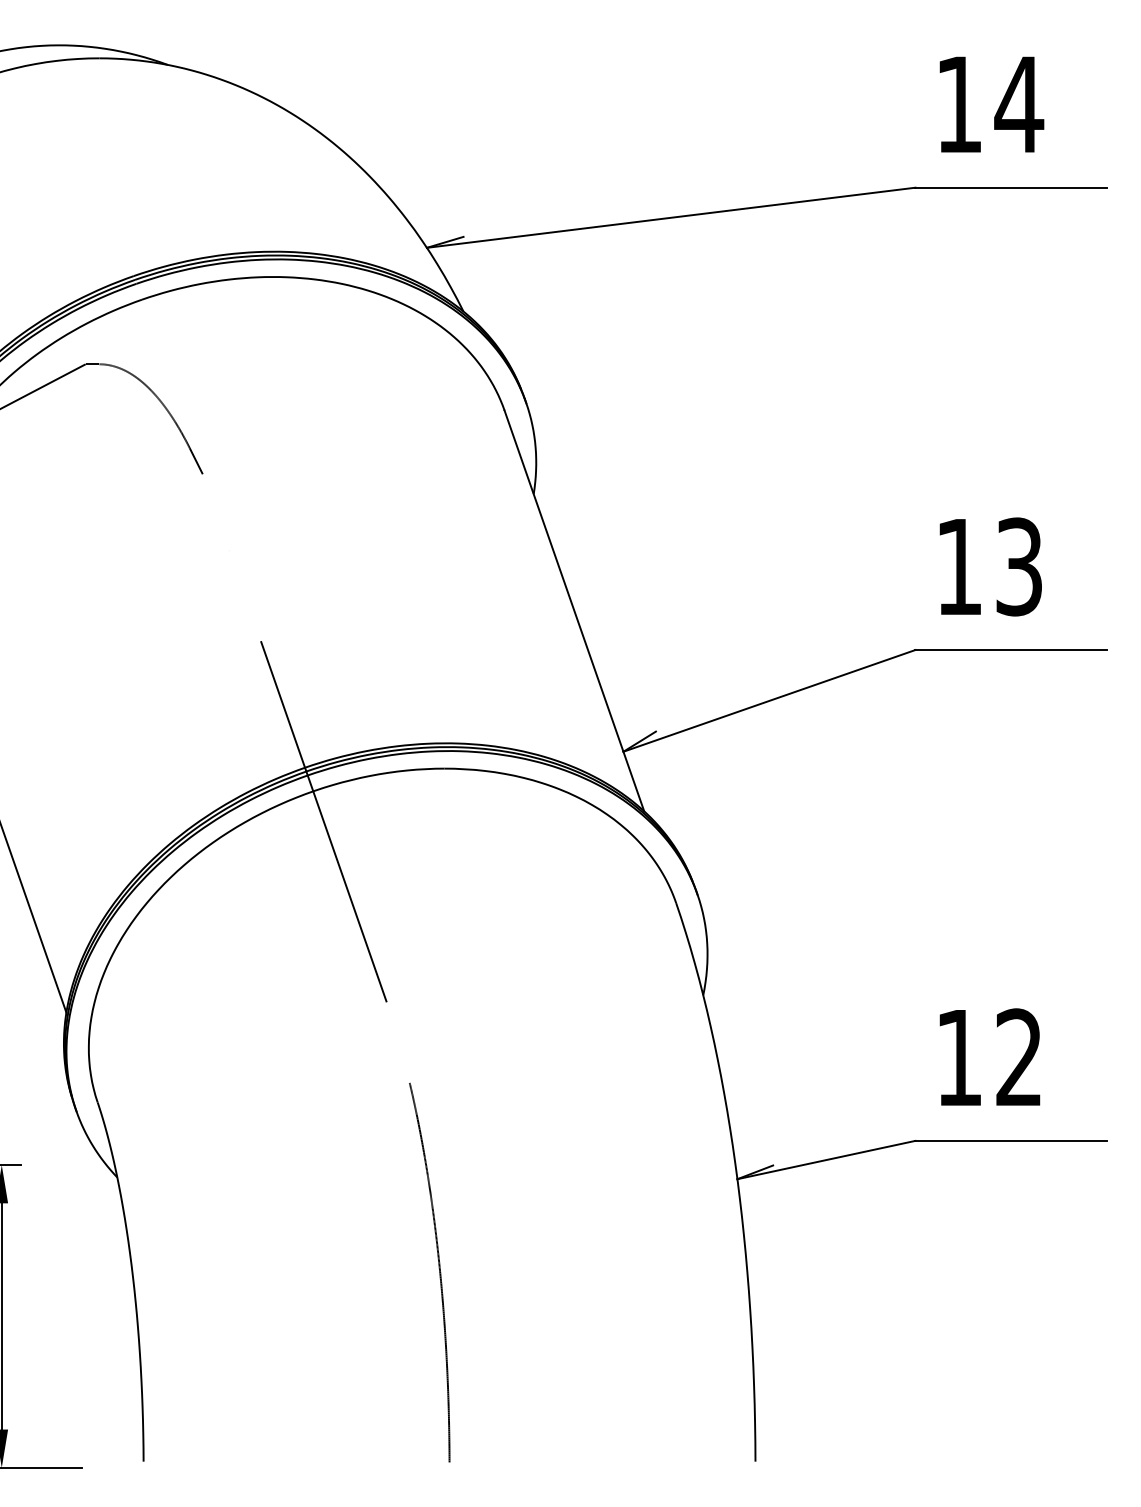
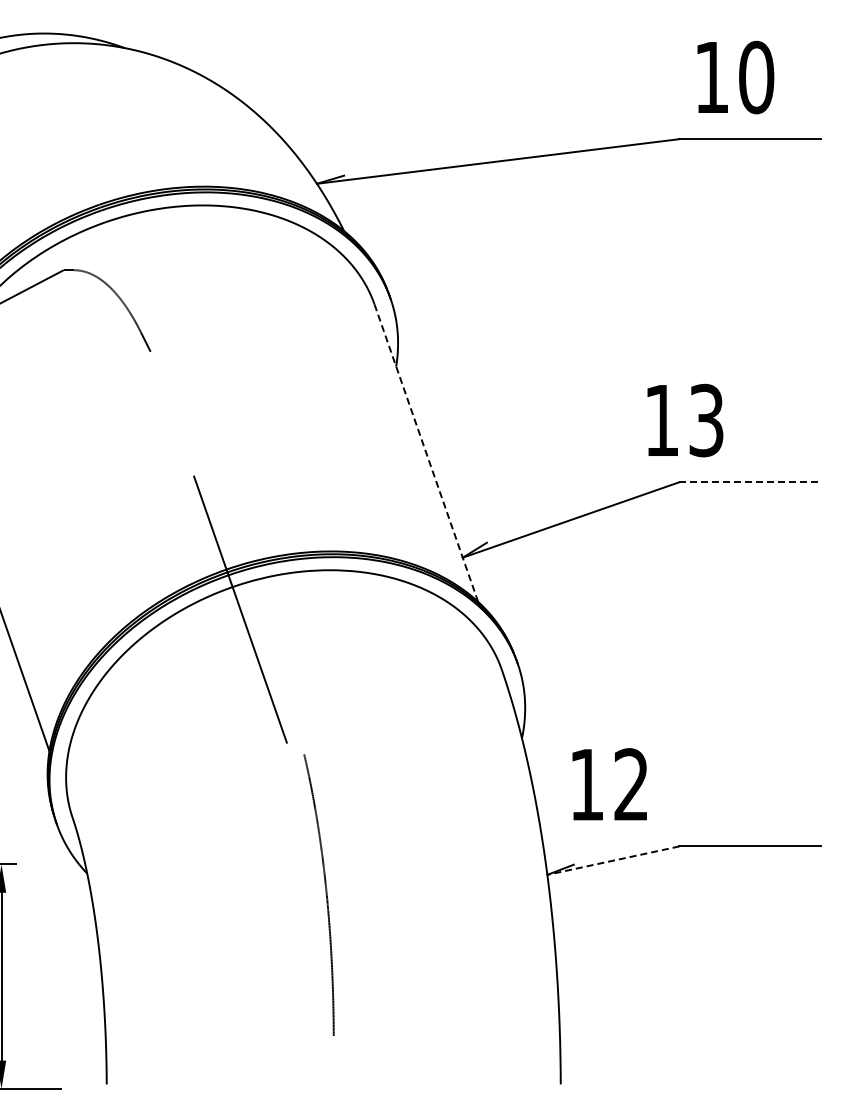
text: (1017, 104) -> (755, 77), 14 -> 10
text: (990, 566) -> (685, 420), moved
line: (574, 609) -> (426, 452), solid -> dashed
line: (1011, 650) -> (750, 482), solid -> dashed
text: (989, 1057) -> (609, 784), moved
line: (826, 1159) -> (613, 860), solid -> dashed
curve: (438, 1271) -> (325, 894), moved

